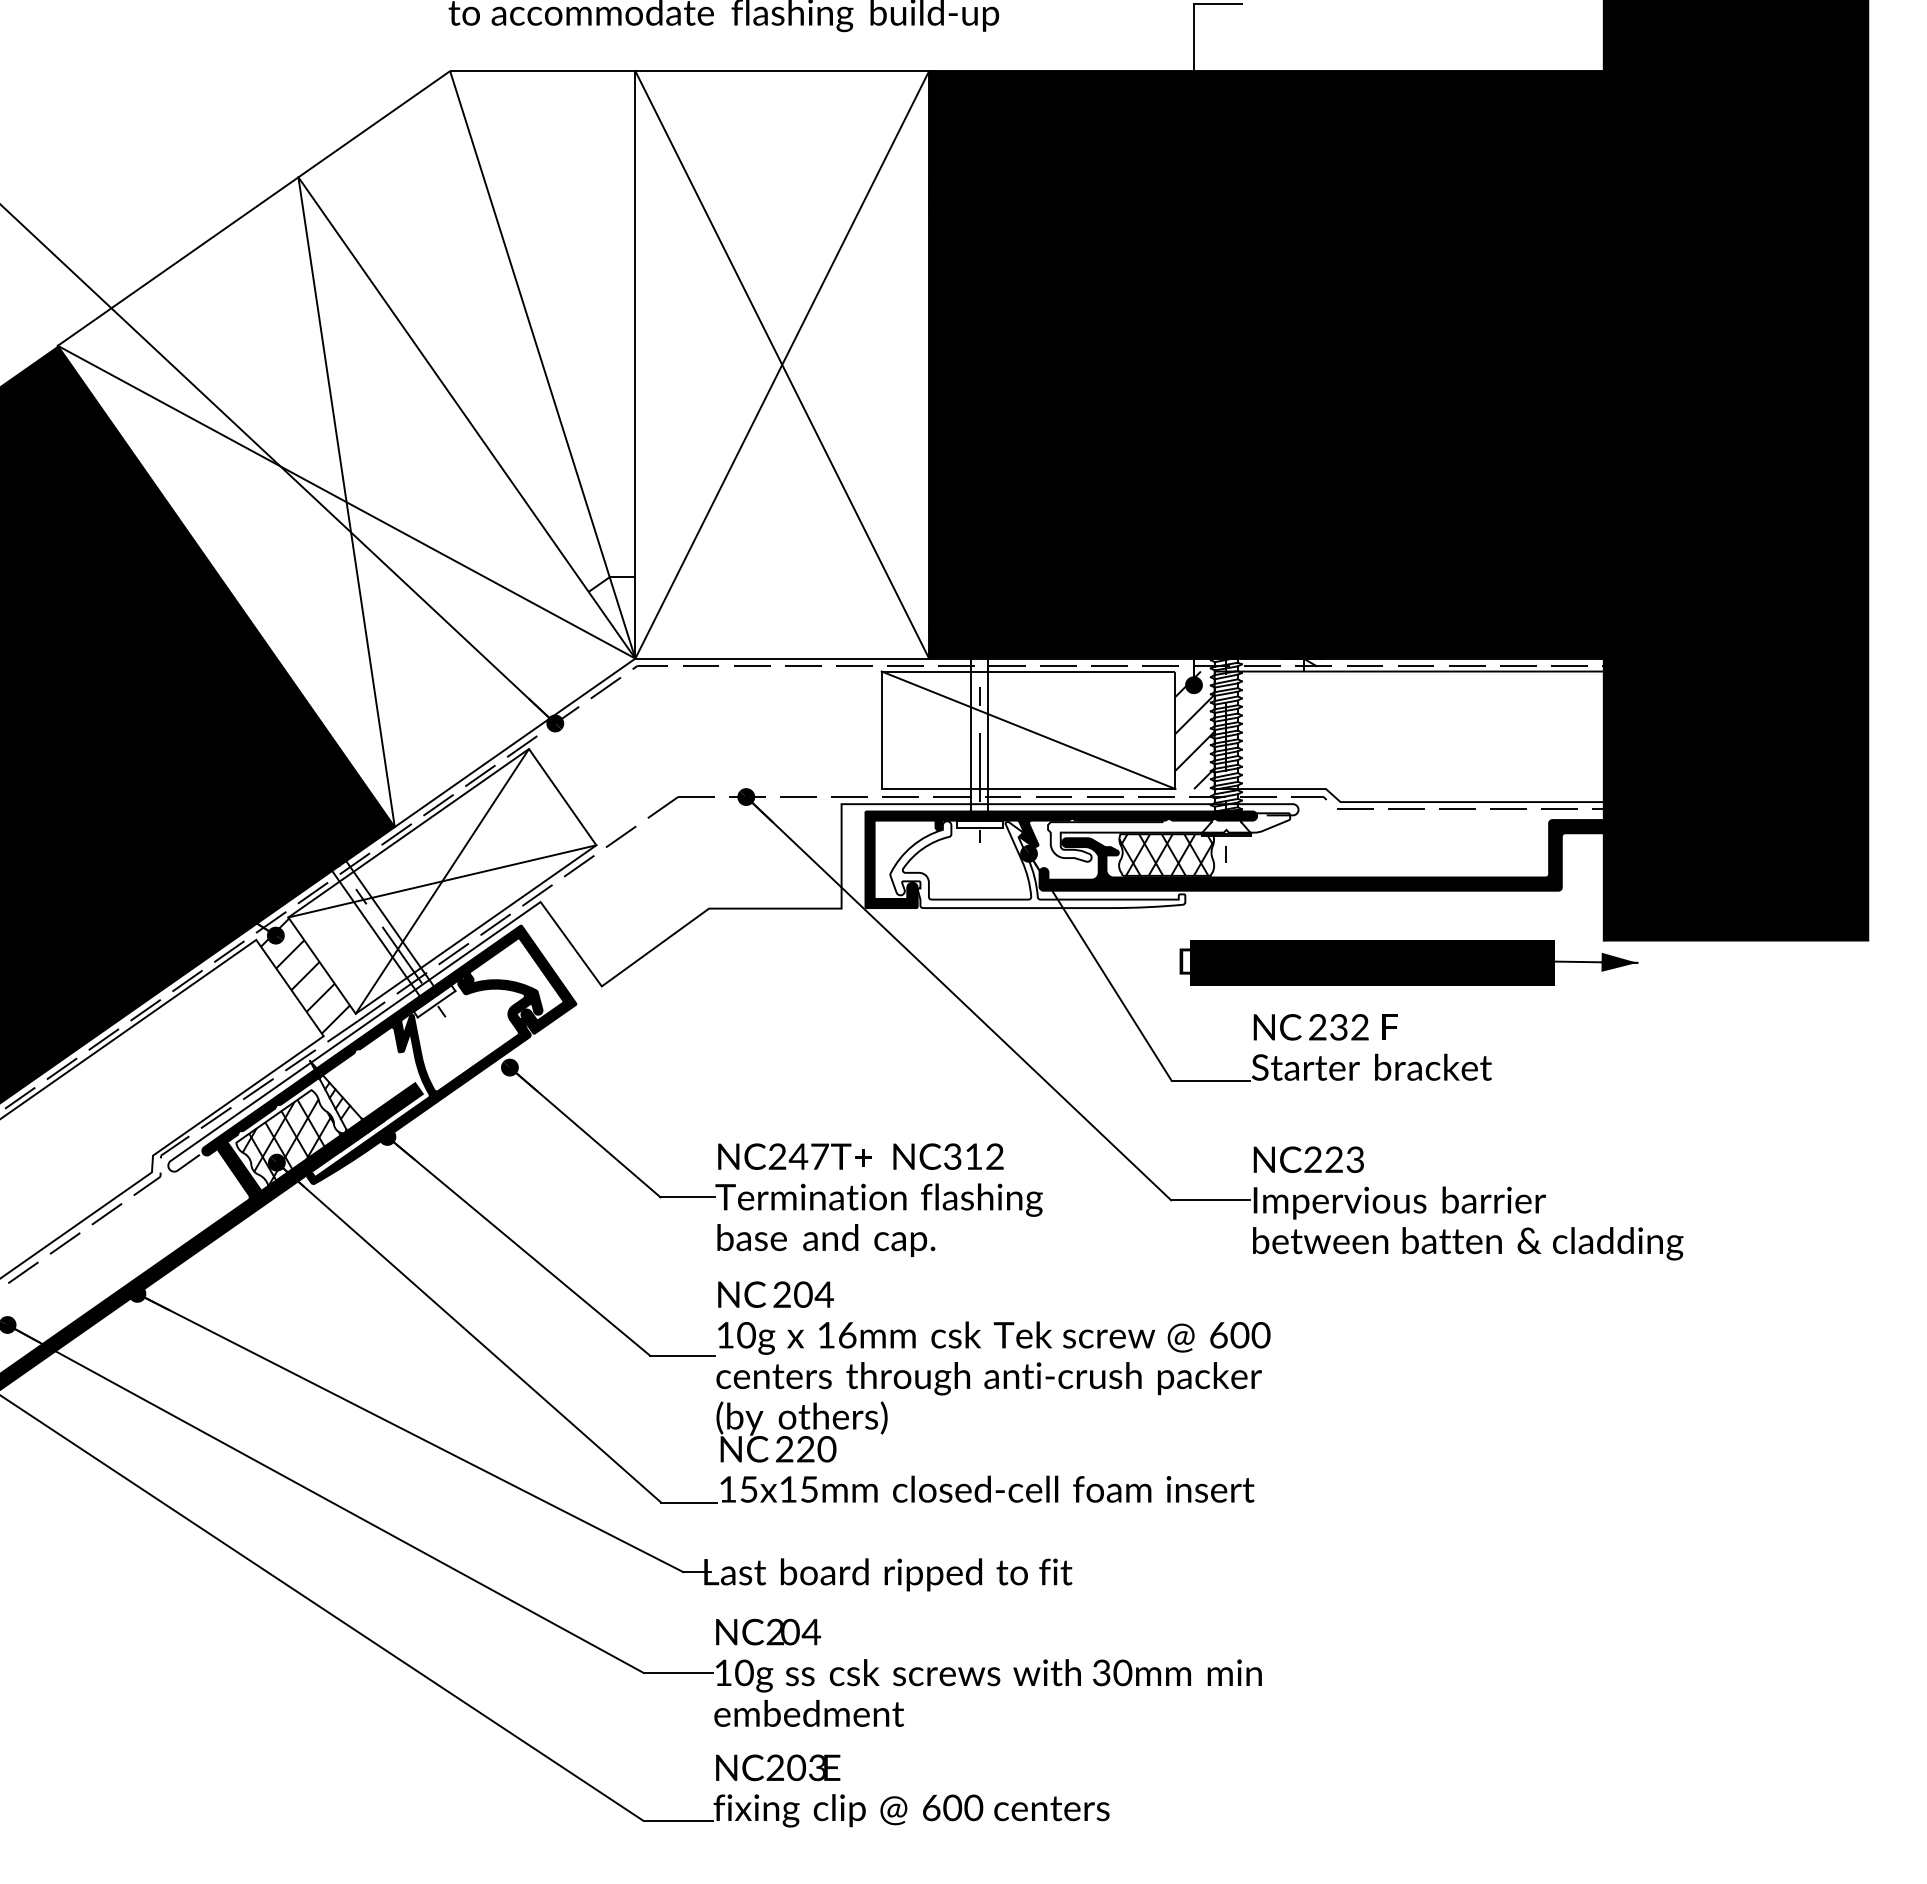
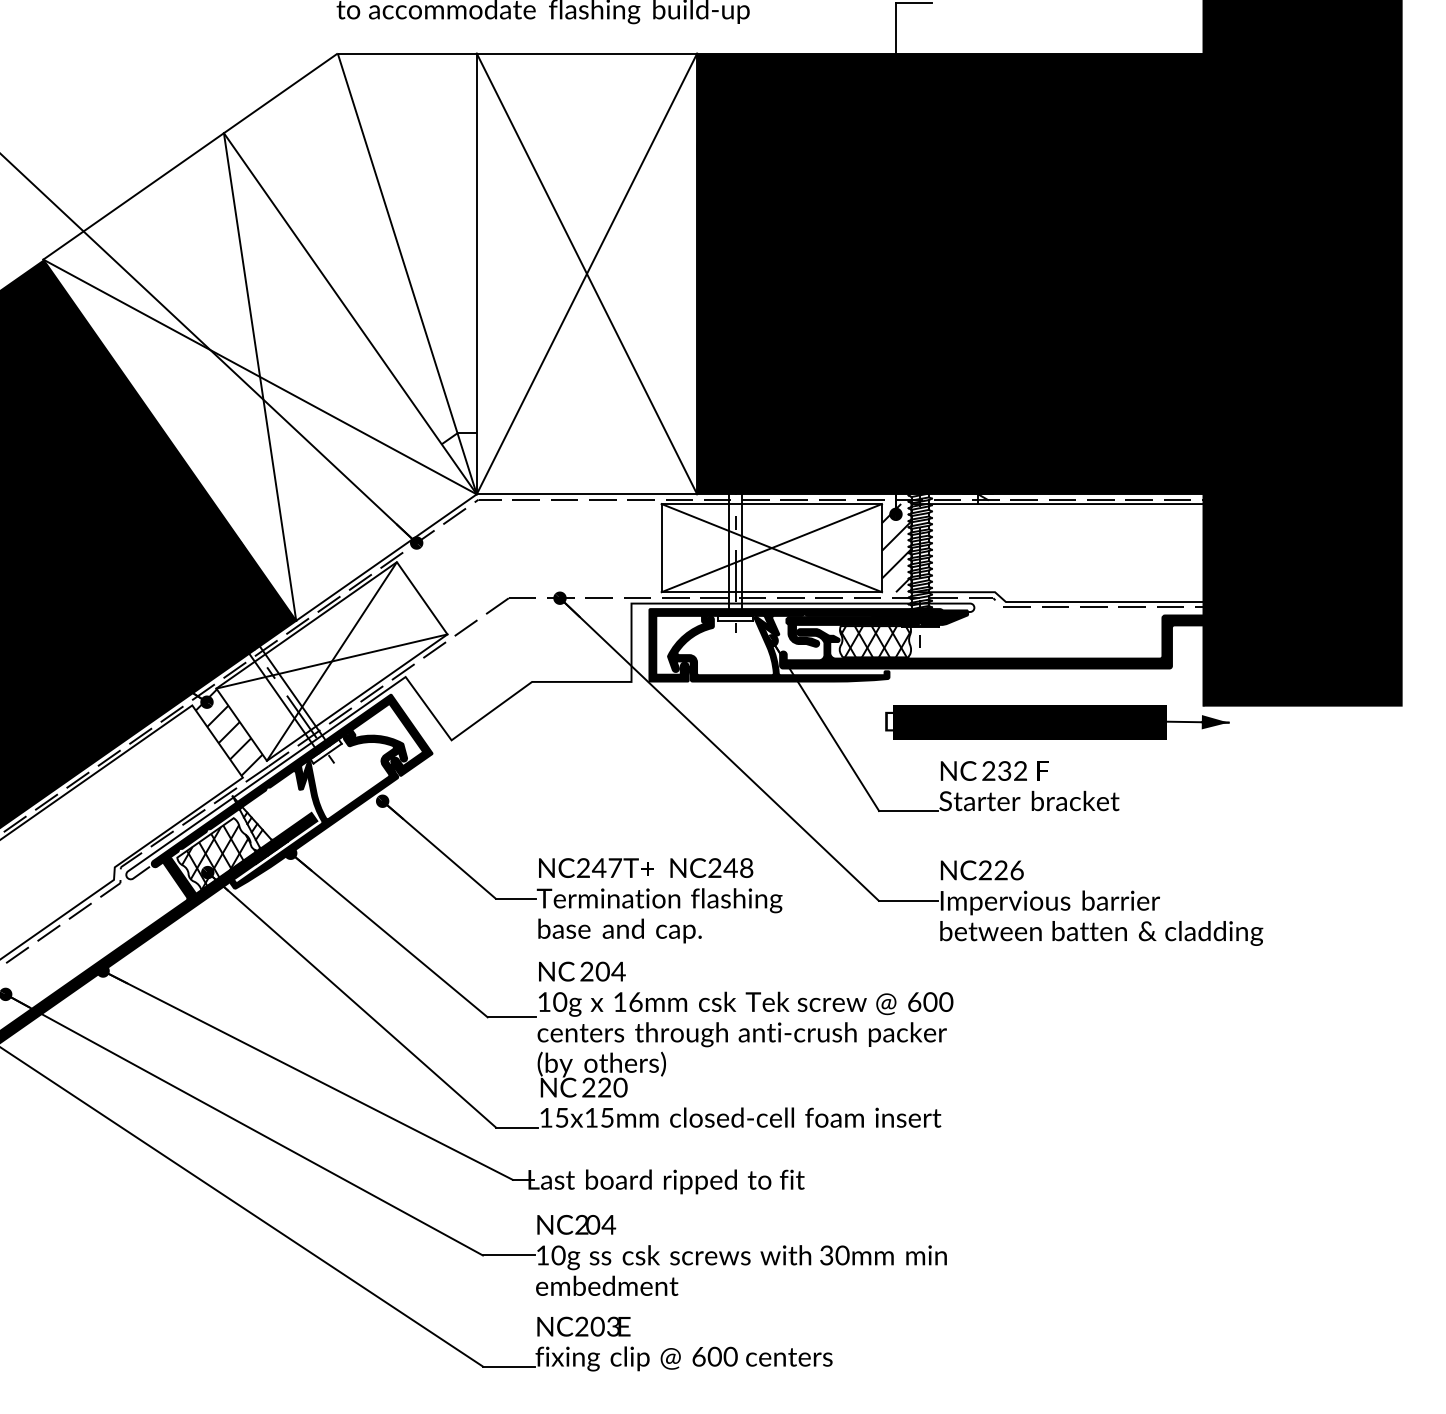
line: (1028, 730) -> (771, 548), added
fill: (1169, 837) -> (877, 628), added
fill: (1037, 864) -> (778, 648), added
text: (973, 1156) -> (730, 867), NC312 -> NC248
text: (1355, 1159) -> (1017, 870), NC223 -> NC226

